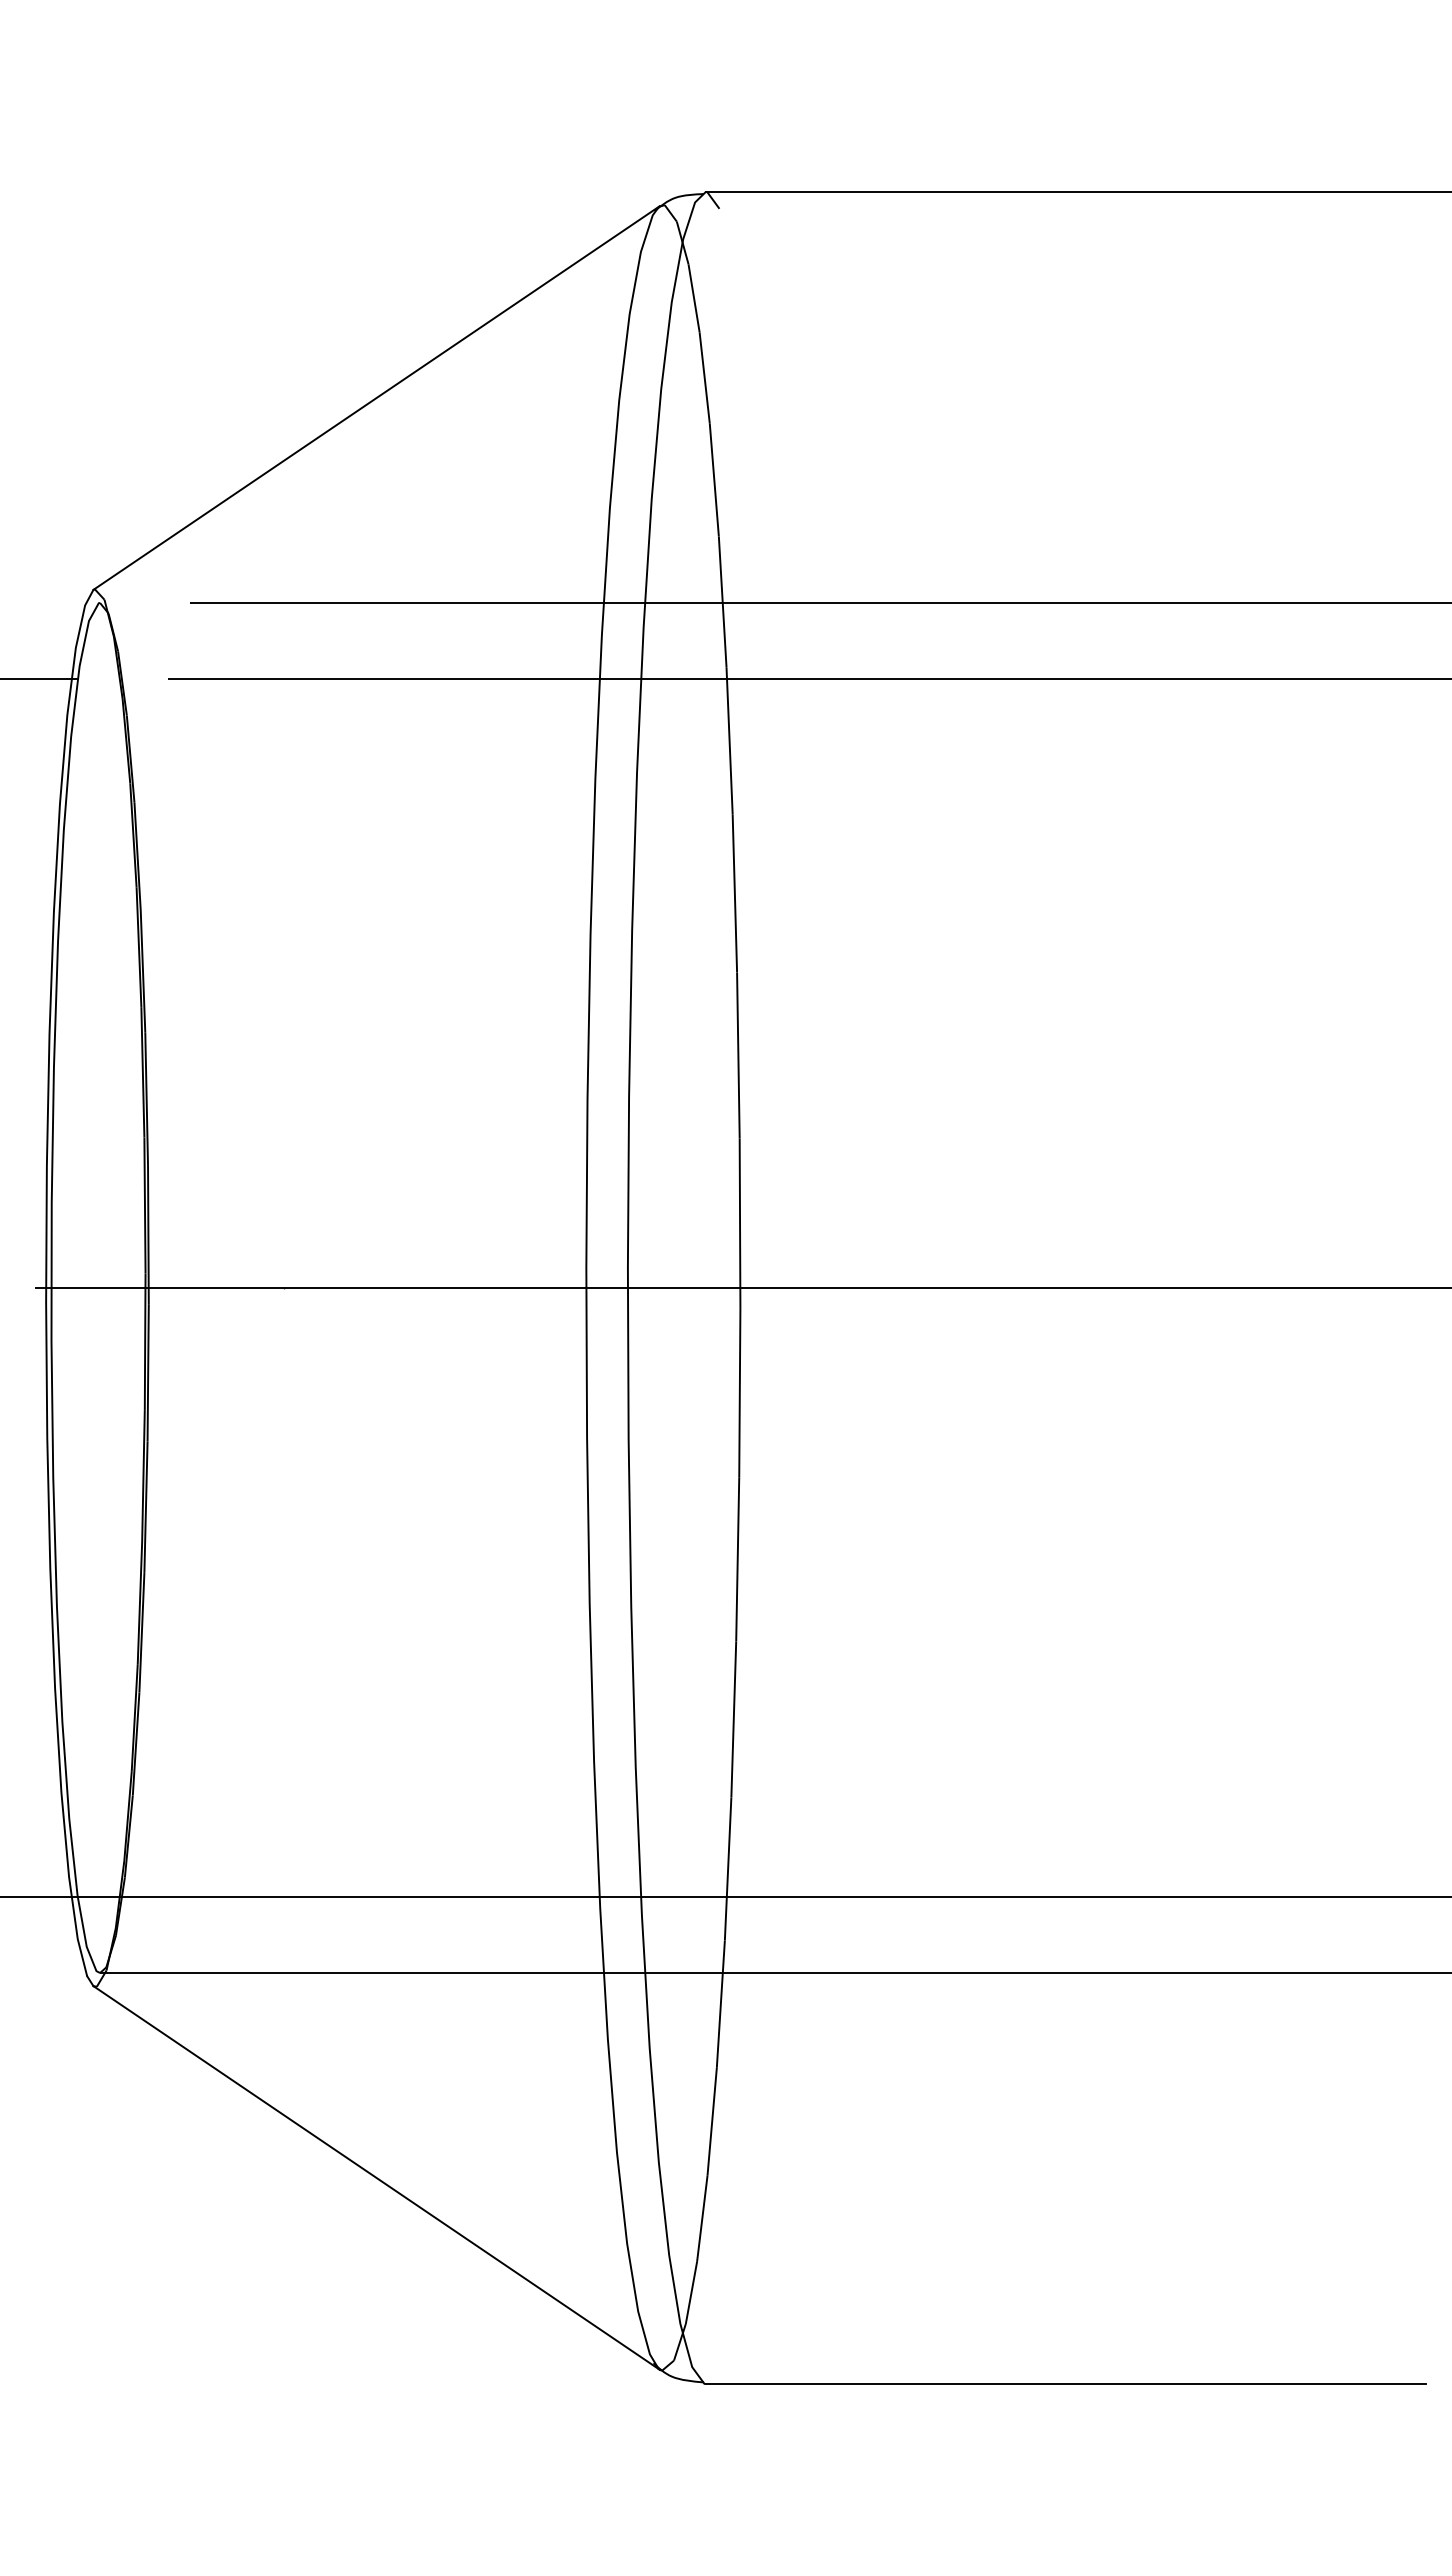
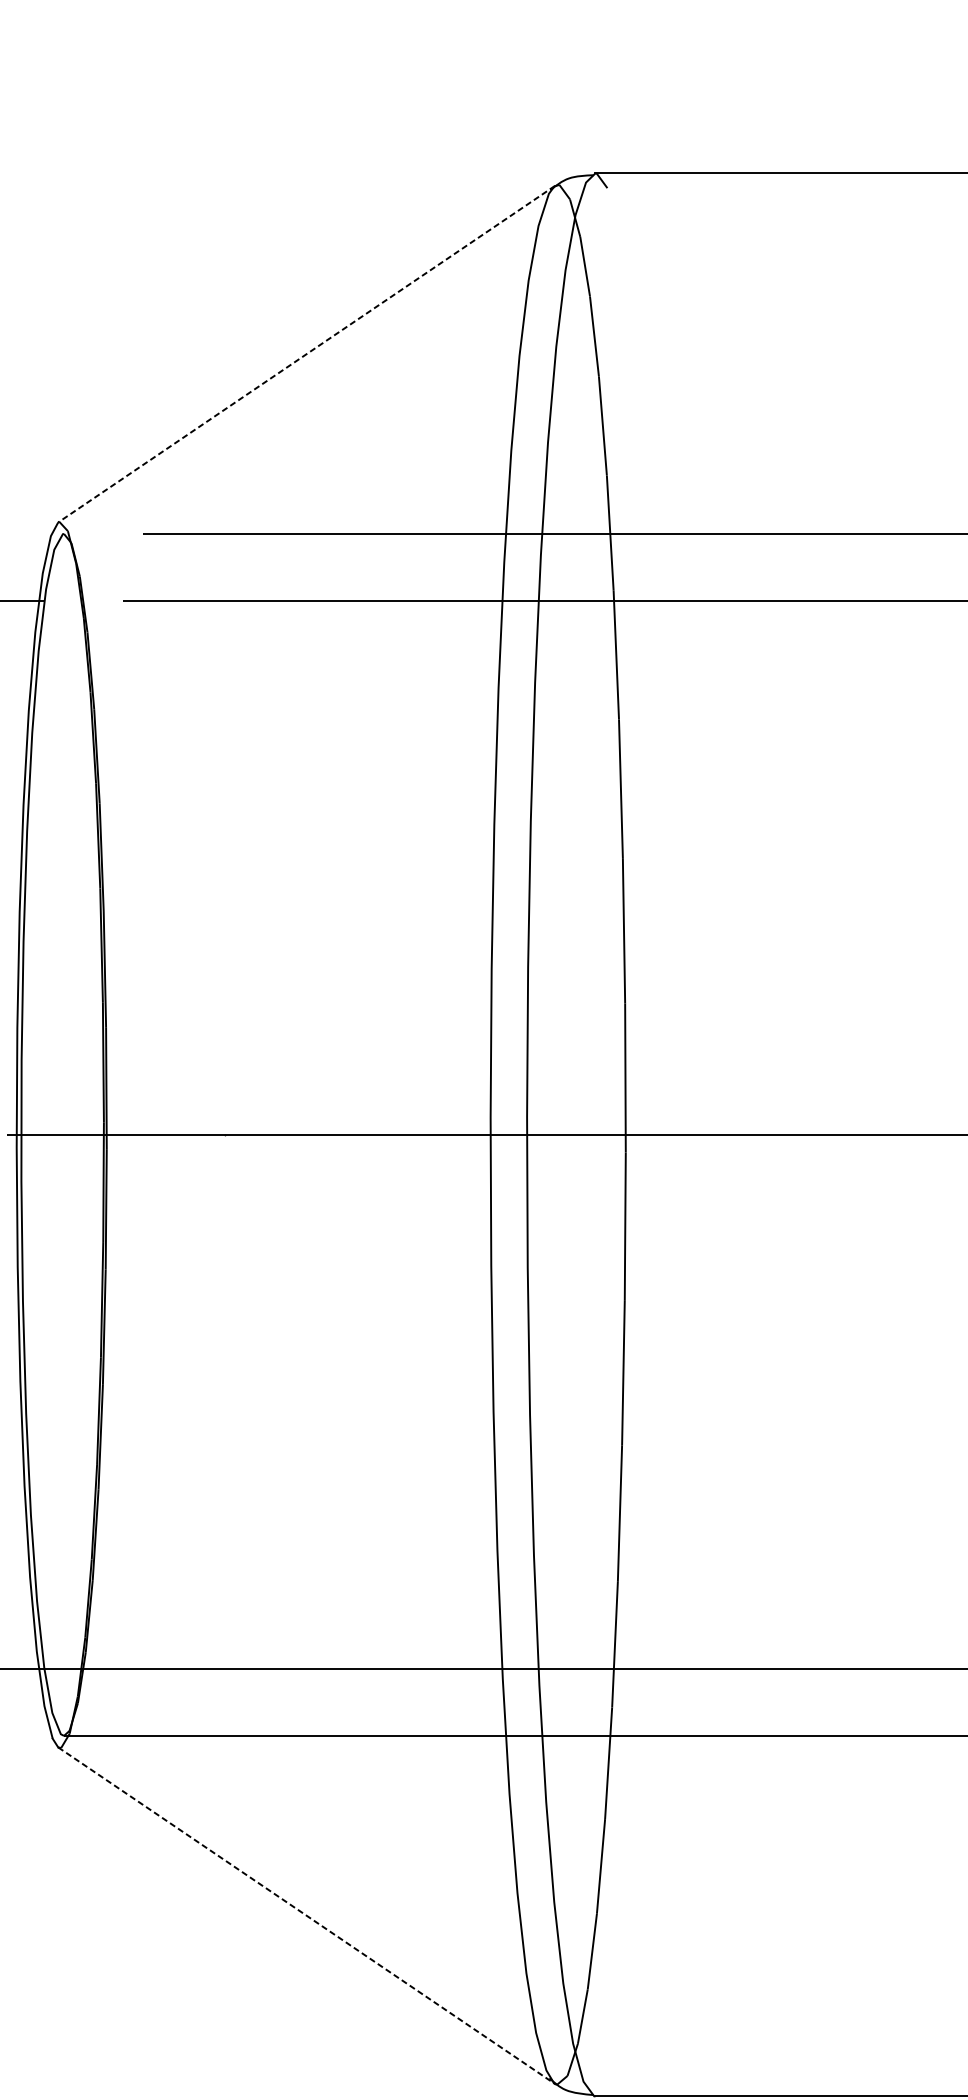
line: (376, 398) -> (306, 354), solid -> dashed
line: (376, 2177) -> (306, 1915), solid -> dashed

